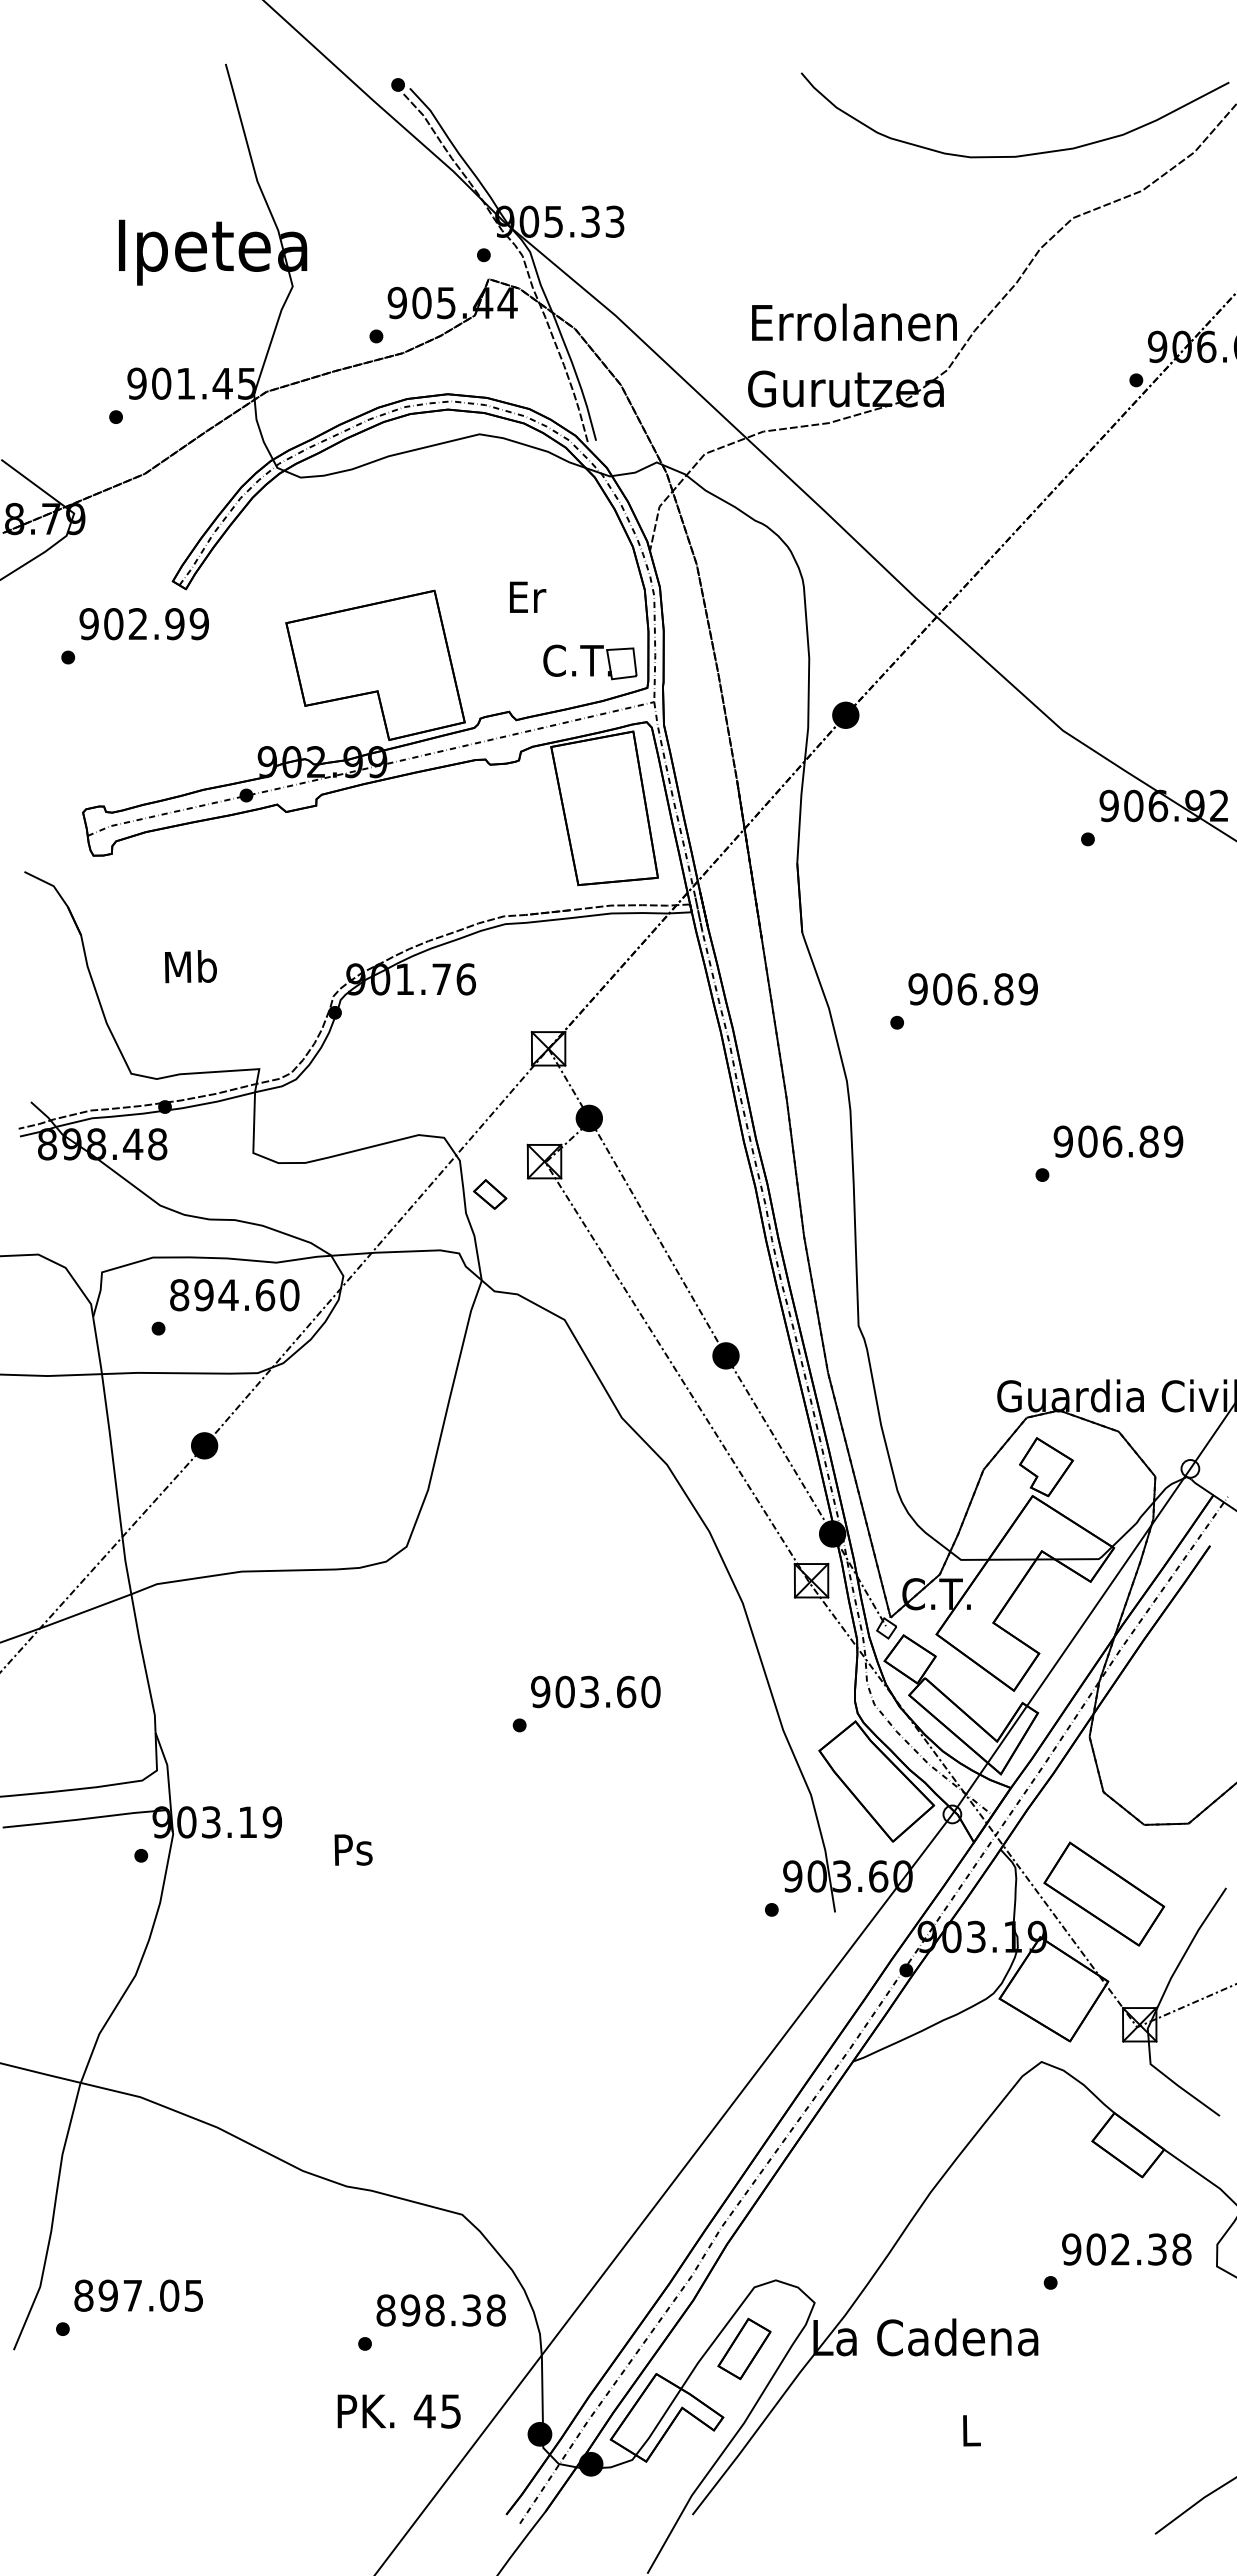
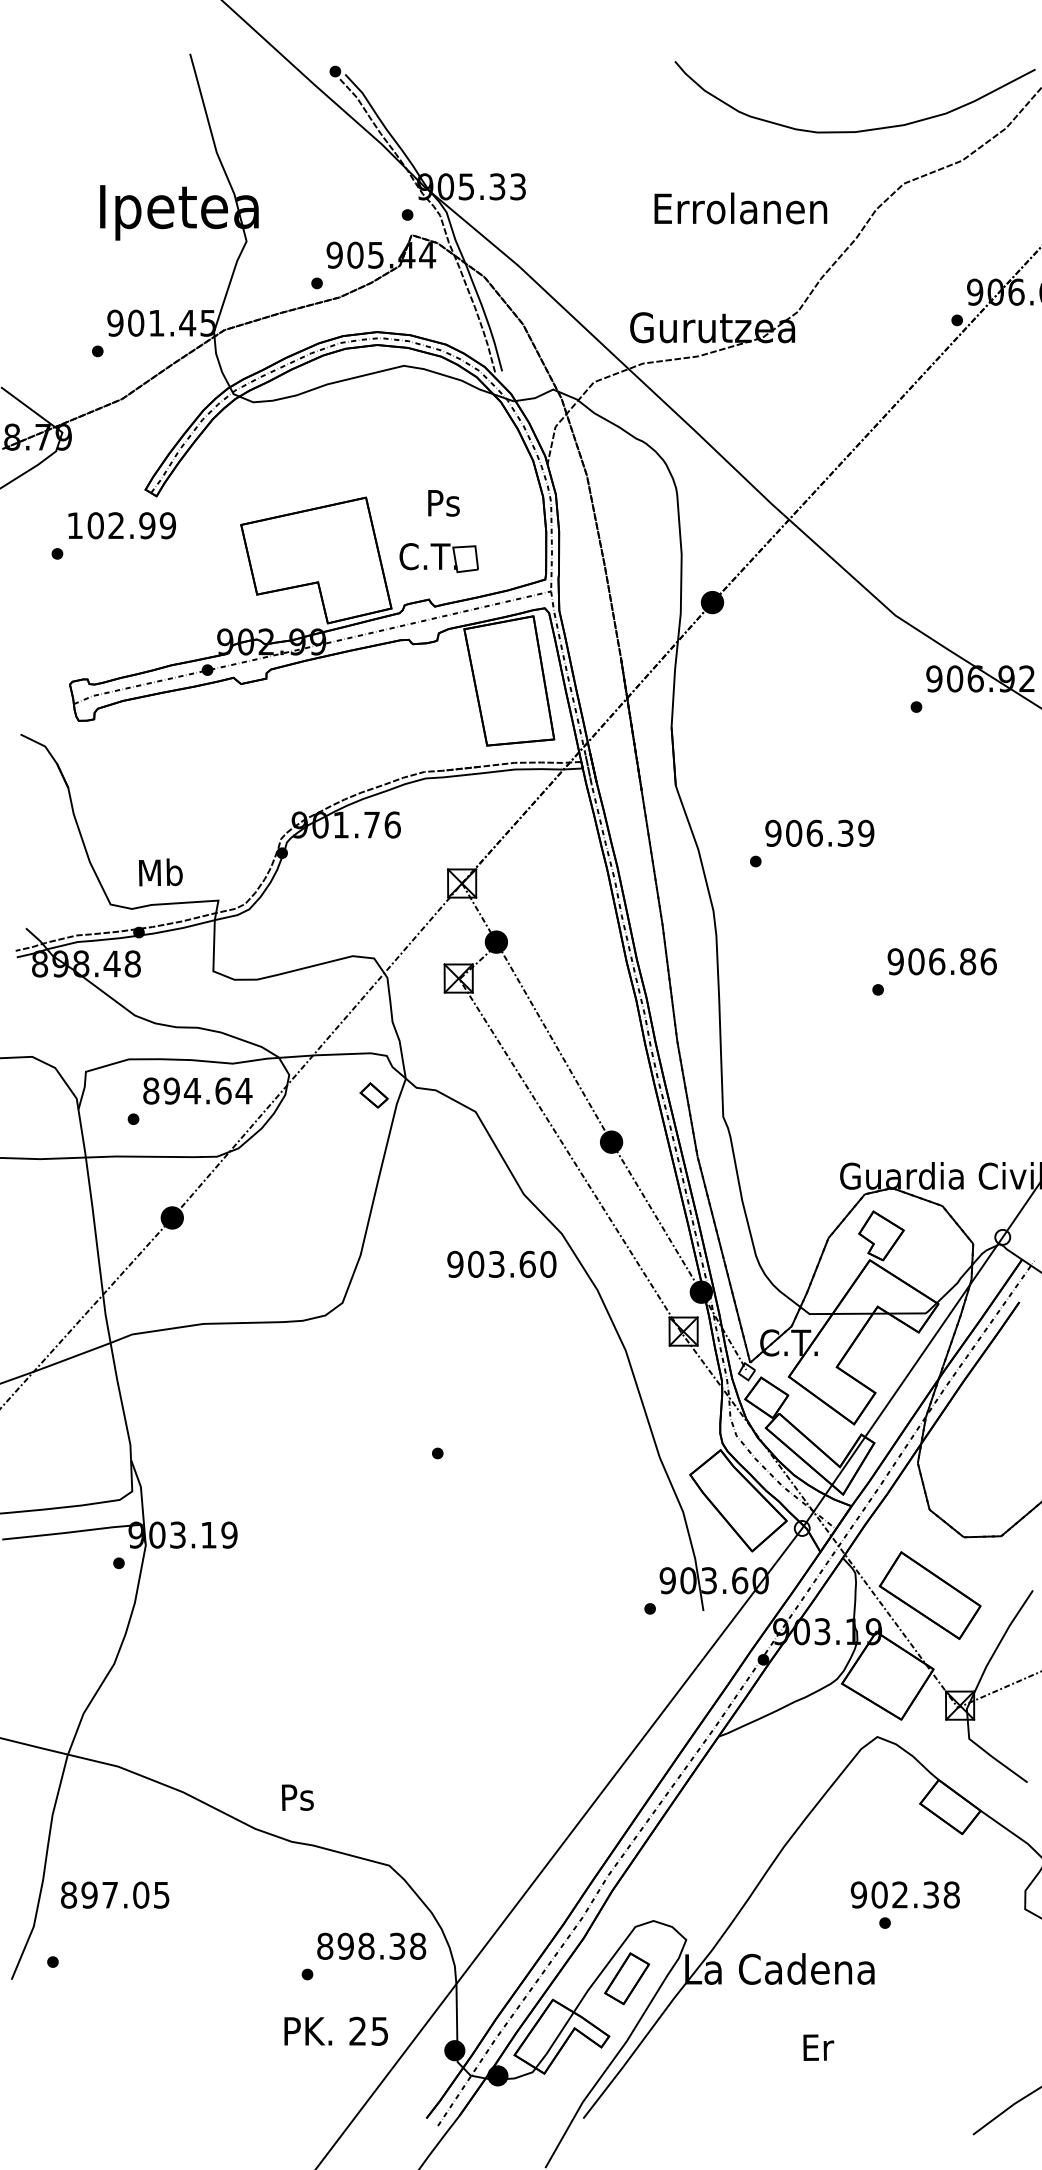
text: (854, 322) -> (740, 208), moved
text: (527, 597) -> (444, 503), Er -> Ps
text: (88, 624) -> (74, 526), 902.99 -> 102.99
part: (590, 662) -> (439, 558), moved
text: (190, 966) -> (160, 872), moved
text: (1003, 989) -> (845, 833), 906.89 -> 906.39
text: (1173, 1141) -> (988, 961), 906.89 -> 906.86
part: (490, 1194) -> (374, 1095), moved
text: (289, 1295) -> (243, 1091), 894.60 -> 894.64
text: (595, 1691) -> (501, 1264), moved
text: (353, 1849) -> (297, 1797), moved
text: (1126, 2249) -> (905, 1894), moved
text: (138, 2295) -> (114, 1894), moved
text: (424, 2411) -> (357, 2031), 45 -> 25
text: (971, 2430) -> (818, 2047), L -> Er

